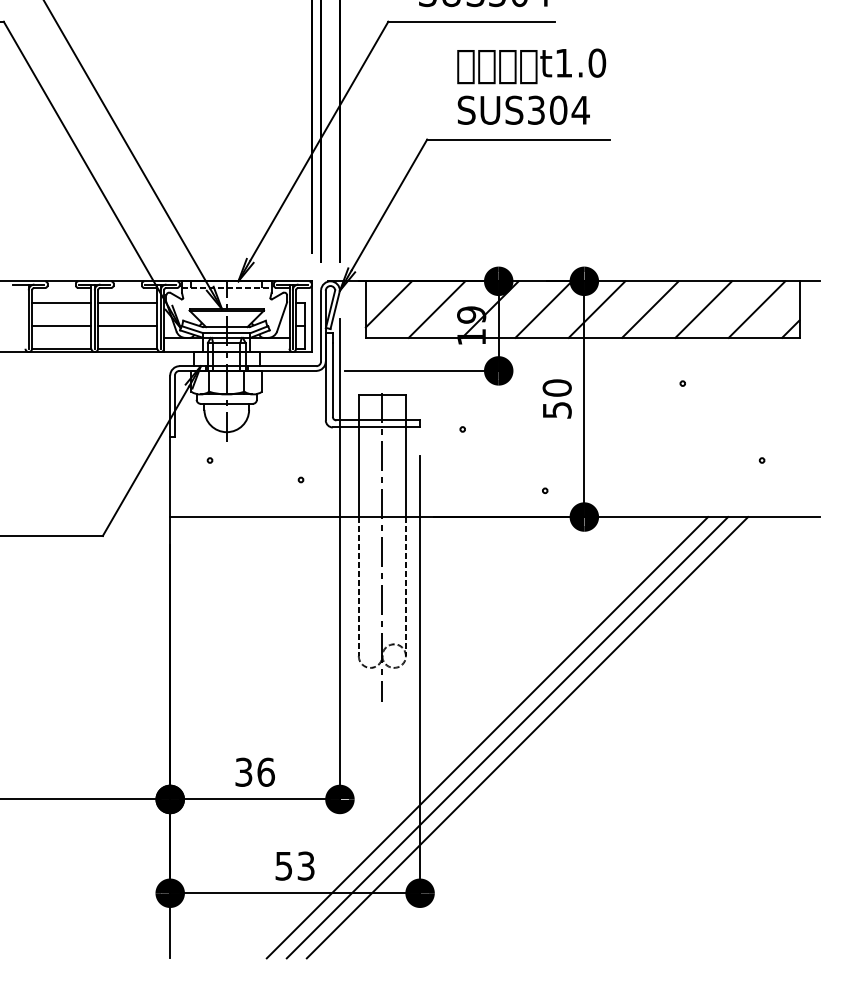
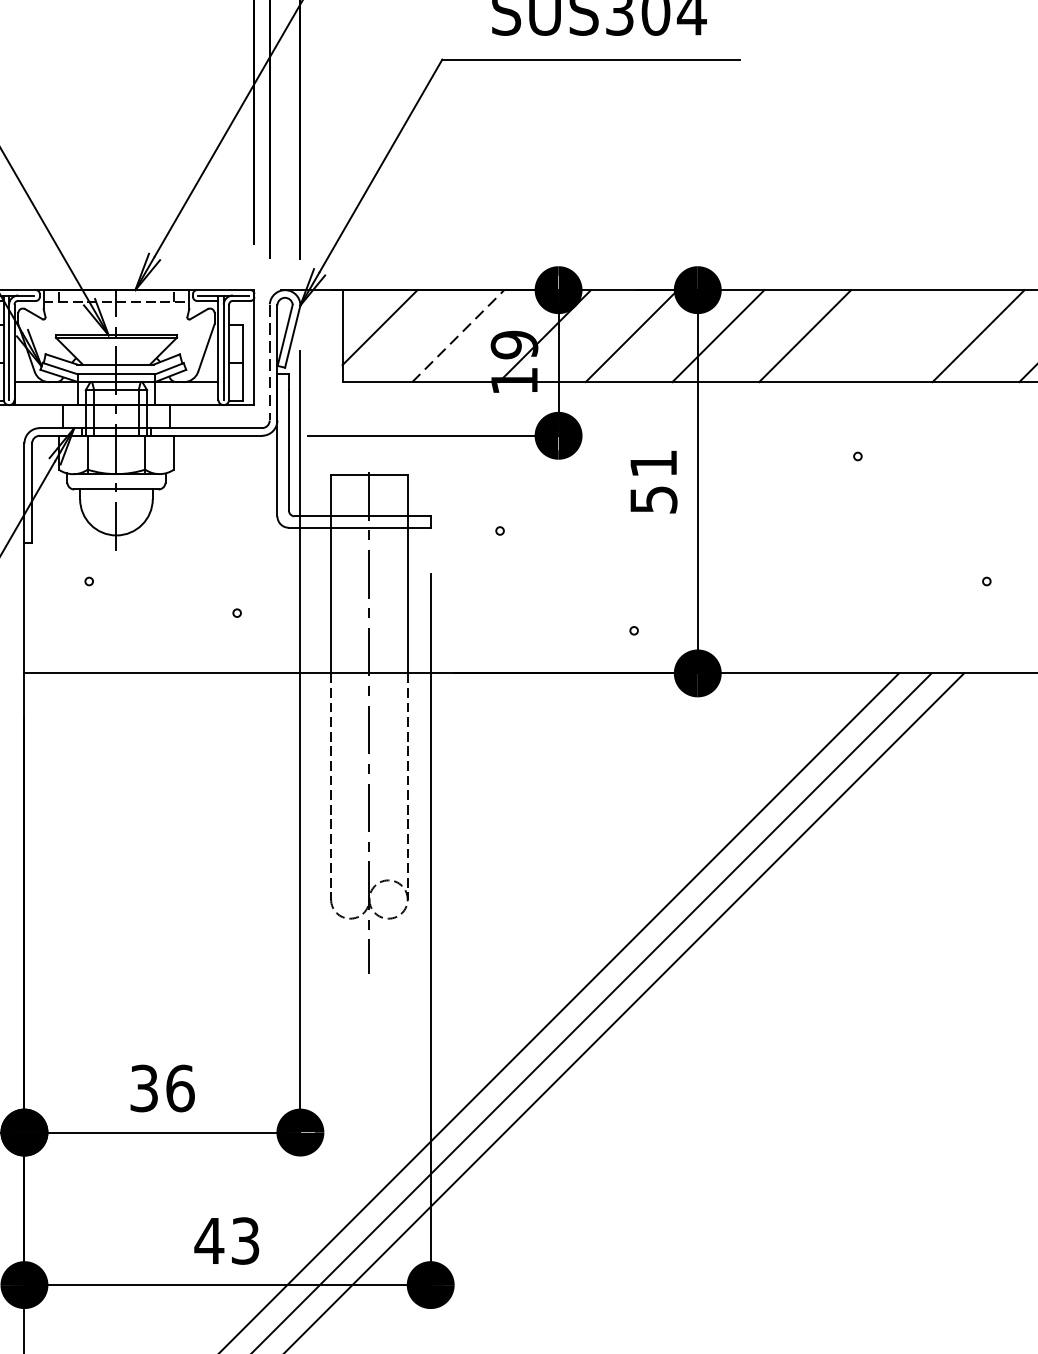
line: (437, 309) -> (459, 335), solid -> dashed
line: (703, 309) -> (891, 335), removed
line: (321, 326) -> (270, 363), solid -> dashed
text: (556, 387) -> (652, 462), 50 -> 51
text: (283, 866) -> (208, 1241), 53 -> 43

